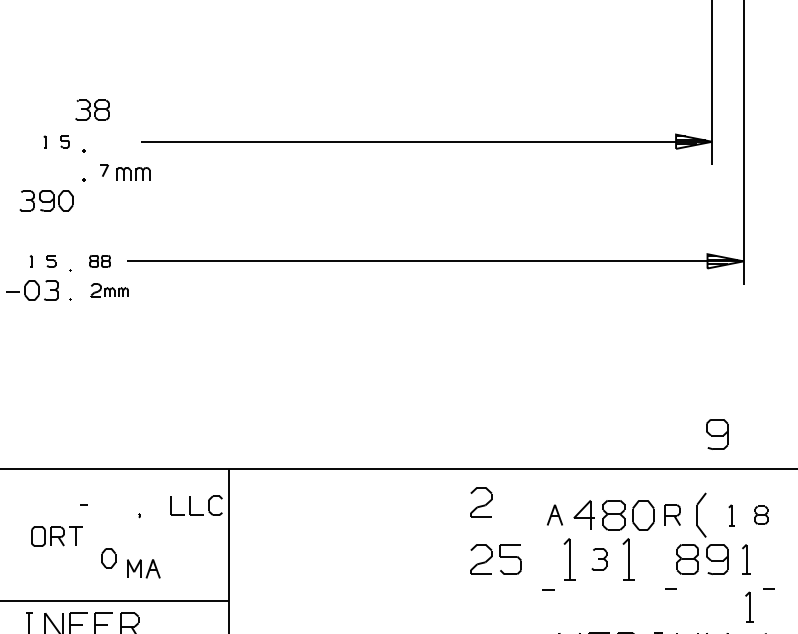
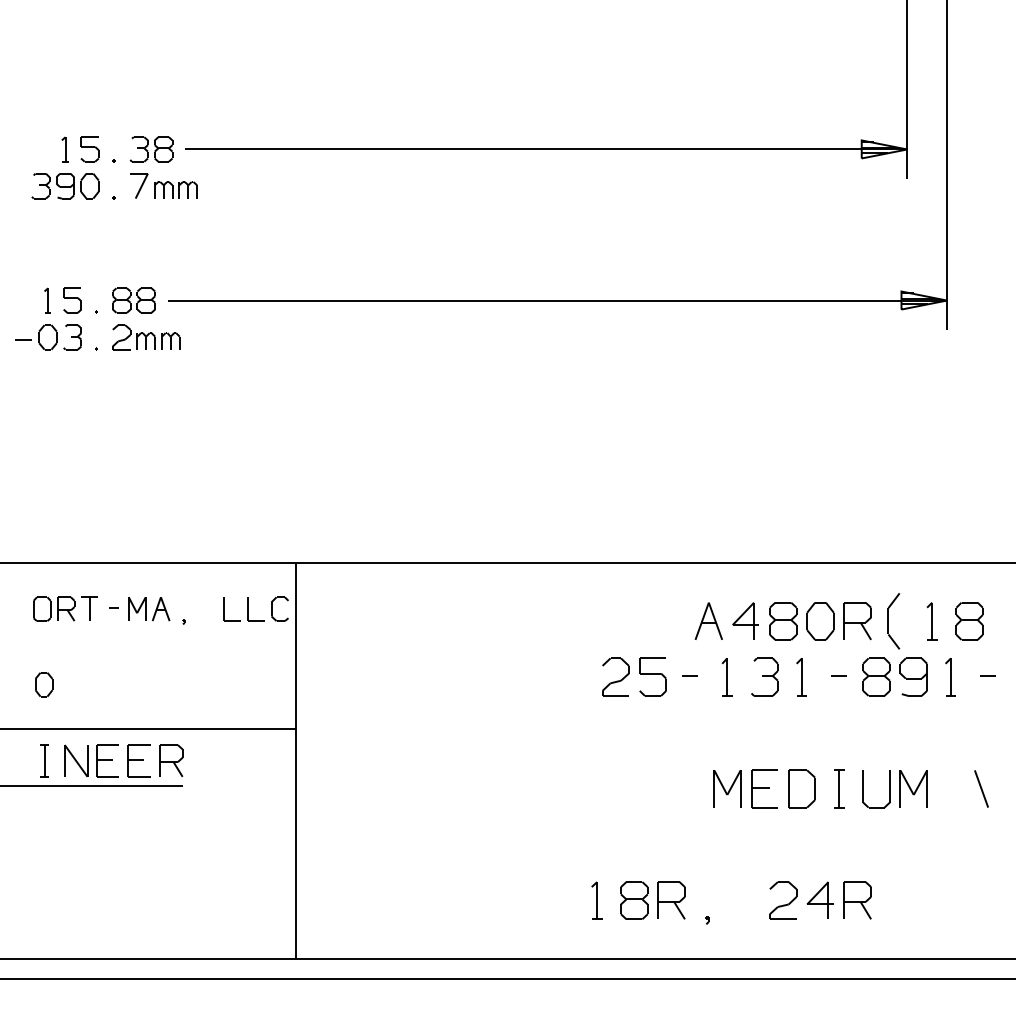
part: (92, 110) -> (151, 149), moved
part: (45, 141) -> (64, 149), size x1.67
part: (64, 141) -> (89, 149), size x1.67
part: (104, 170) -> (139, 185), size x1.67
part: (46, 201) -> (65, 186), moved
part: (31, 261) -> (47, 300), size x1.67
part: (51, 261) -> (72, 300), size x1.67
part: (99, 261) -> (133, 300), size x1.67
part: (109, 290) -> (146, 337), size x1.43
part: (717, 433) -> (913, 518), removed
part: (481, 501) -> (615, 604), removed
part: (554, 514) -> (708, 620), size x1.43
part: (672, 515) -> (857, 621), size x1.43
part: (731, 515) -> (931, 621), size x1.43
part: (761, 515) -> (969, 621), size x1.67
part: (56, 535) -> (65, 608), moved
part: (109, 558) -> (44, 684), moved
part: (599, 558) -> (764, 676), size x1.43
part: (569, 559) -> (726, 677), size x0.71
part: (628, 559) -> (801, 677), size x0.71
part: (143, 569) -> (149, 609), moved
line: (547, 589) -> (689, 675), moved
line: (670, 589) -> (838, 675), moved
line: (768, 589) -> (987, 675), moved
part: (749, 607) -> (954, 737), removed

